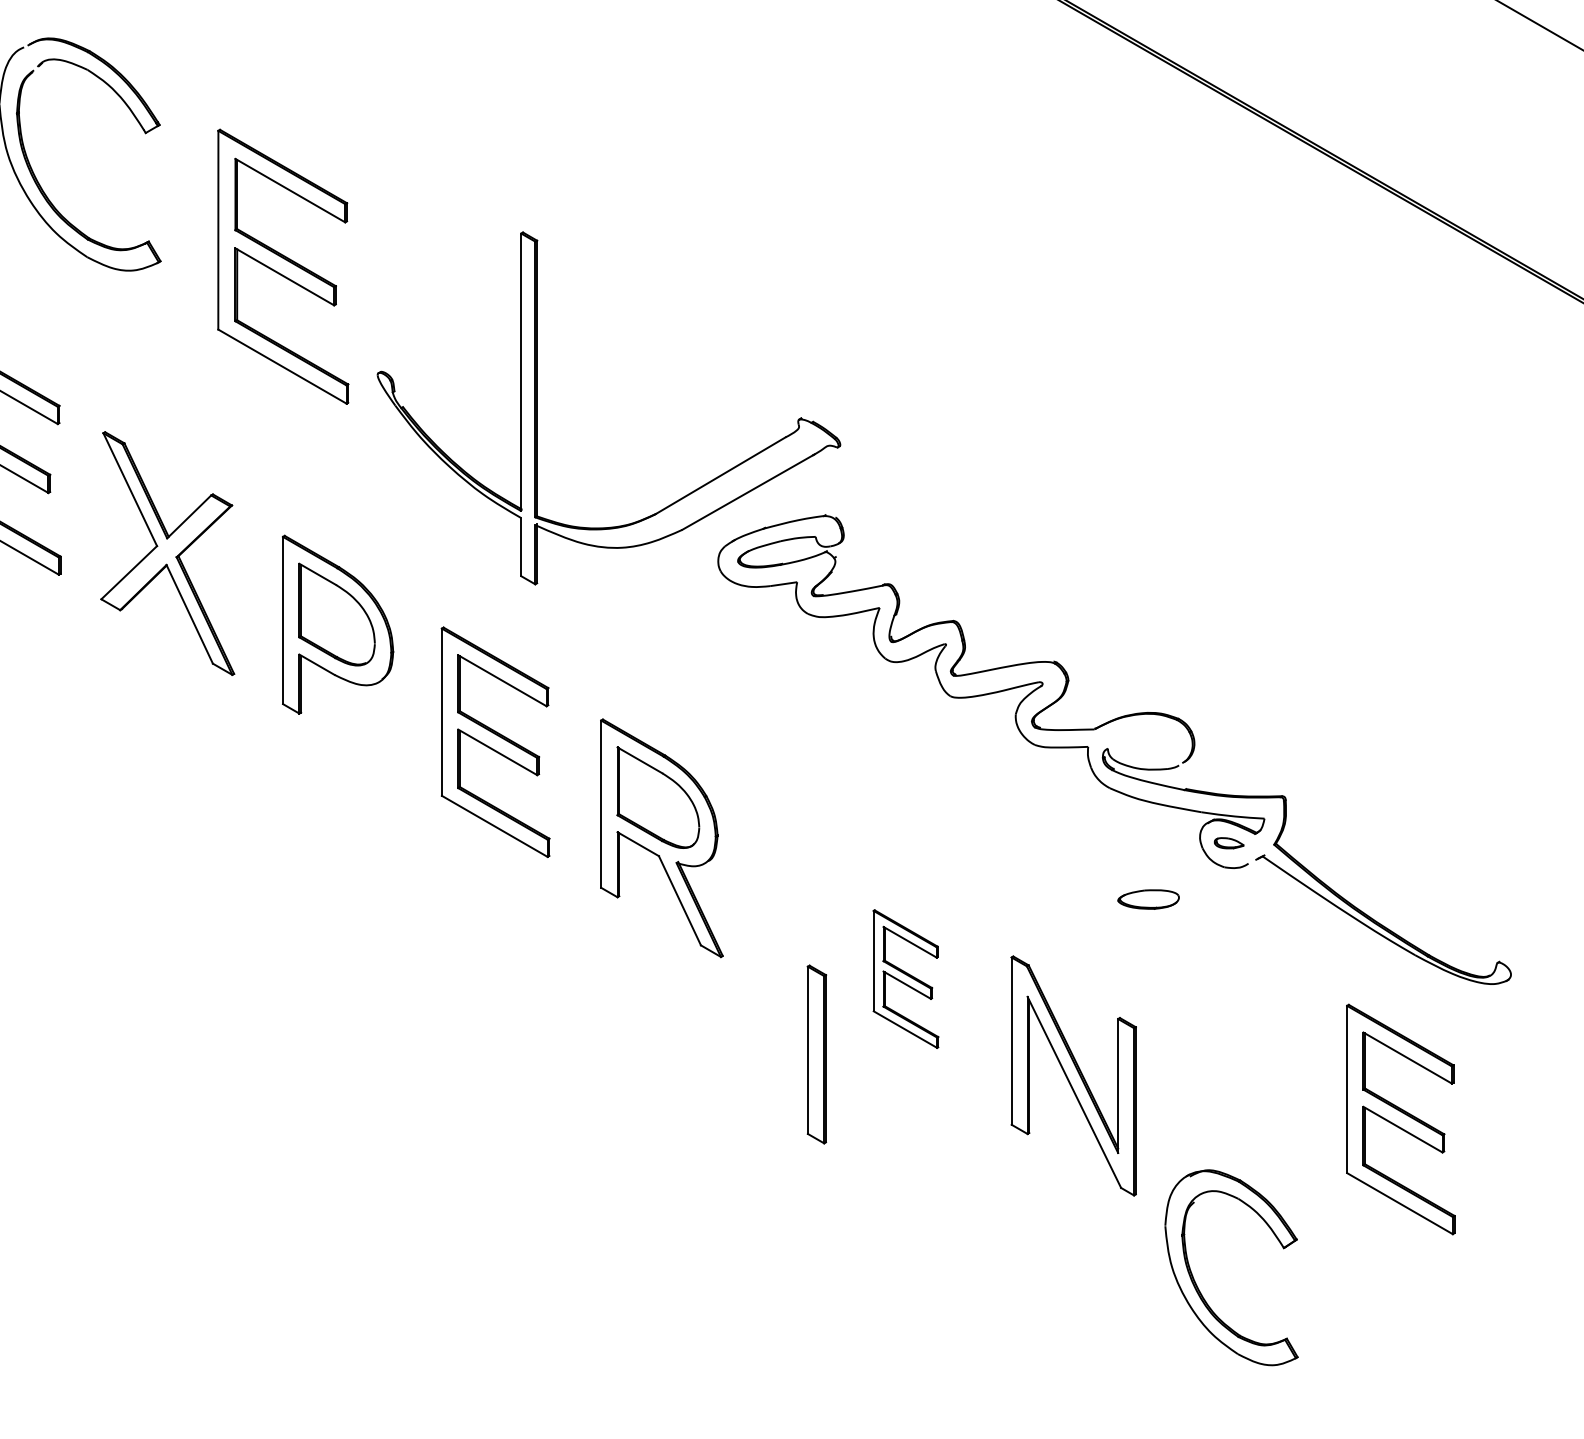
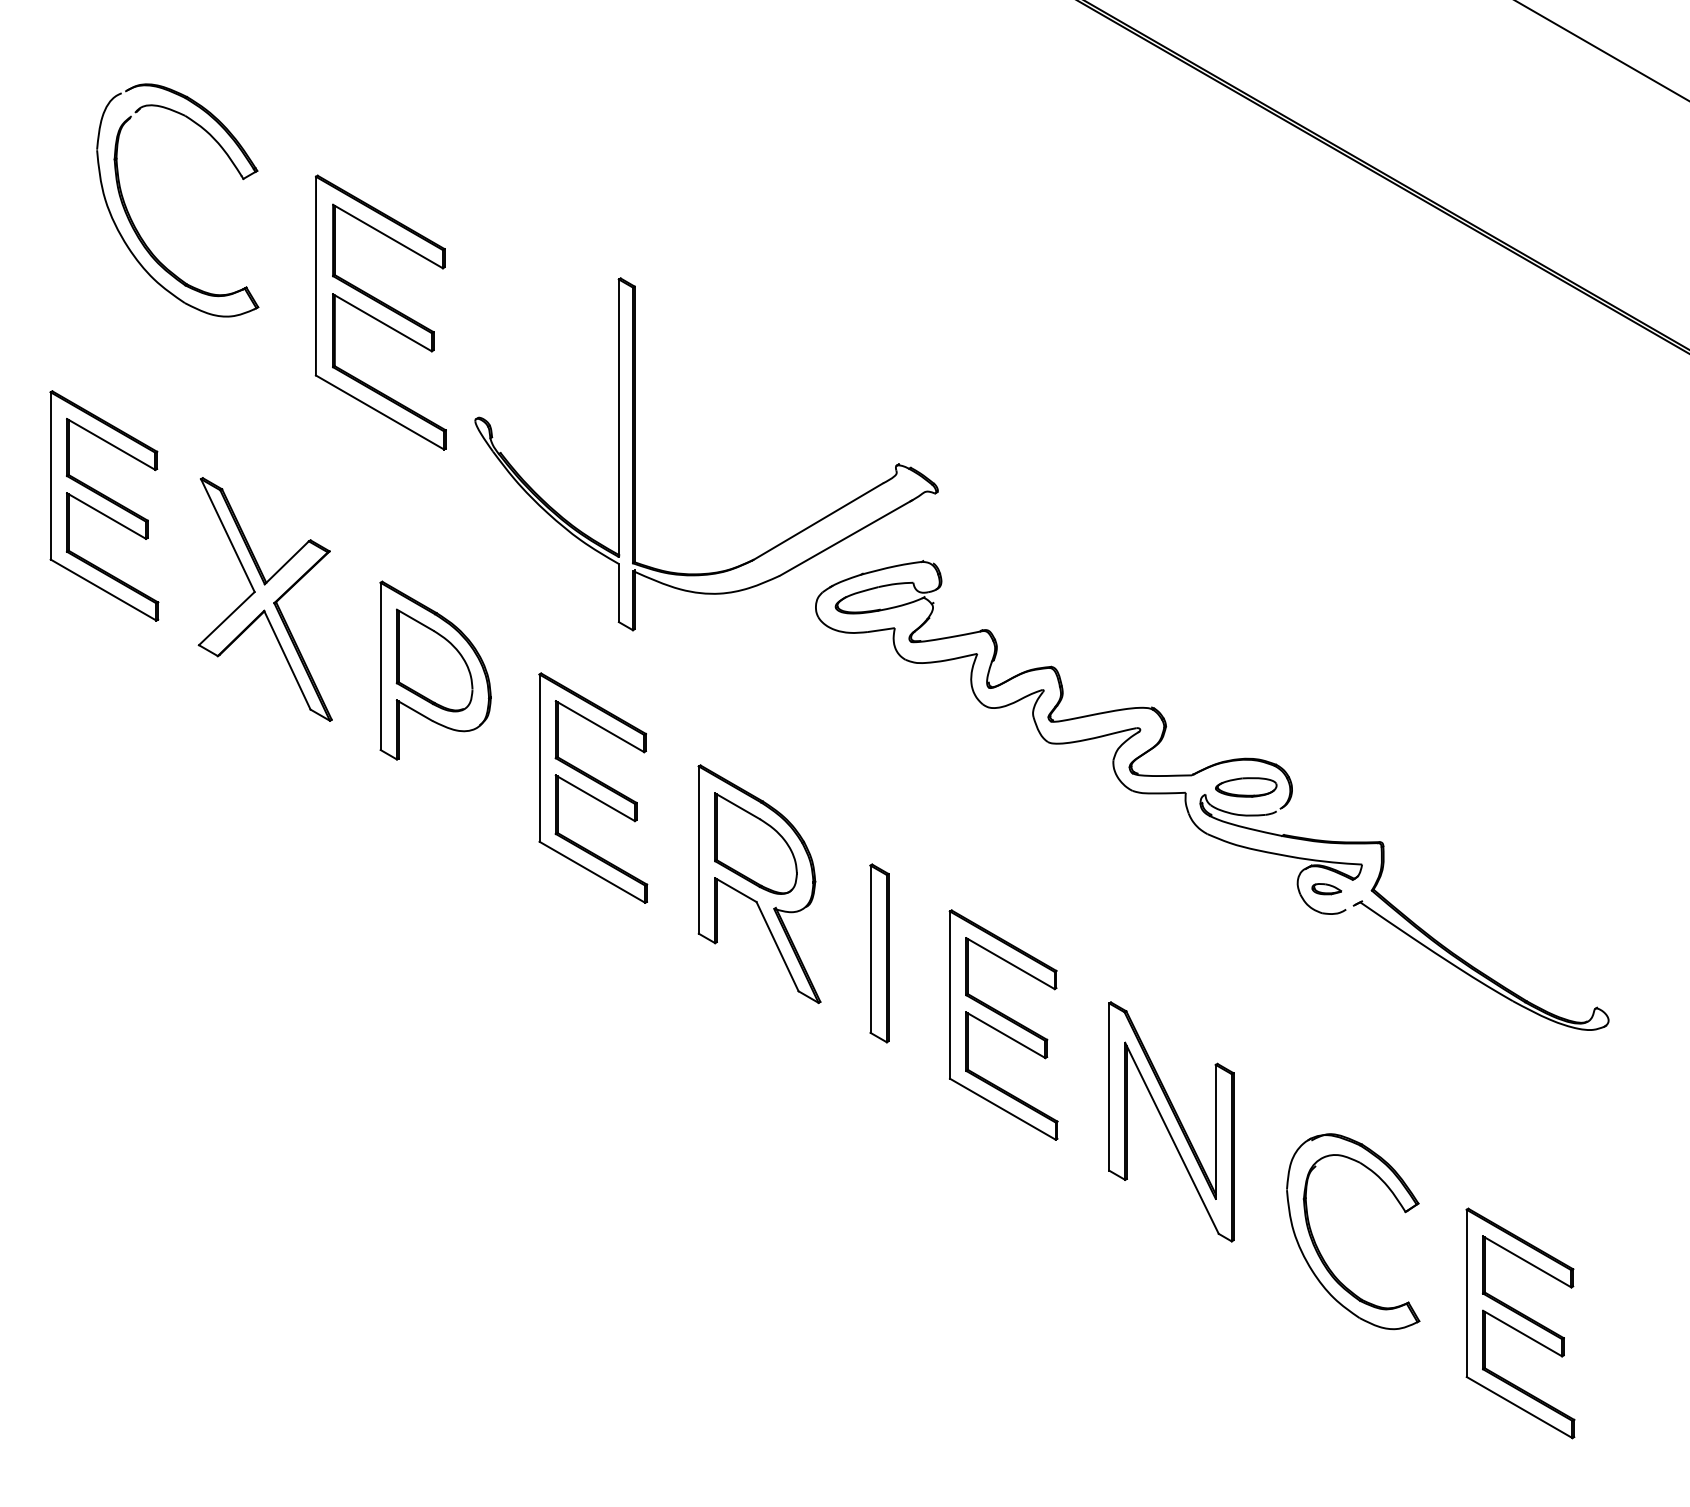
part: (1148, 899) -> (1246, 787), moved
part: (905, 978) -> (1003, 1024), size x1.67
part: (816, 1054) -> (879, 953), moved
part: (1400, 1119) -> (1520, 1323), moved
part: (1197, 1285) -> (1319, 1249), moved

